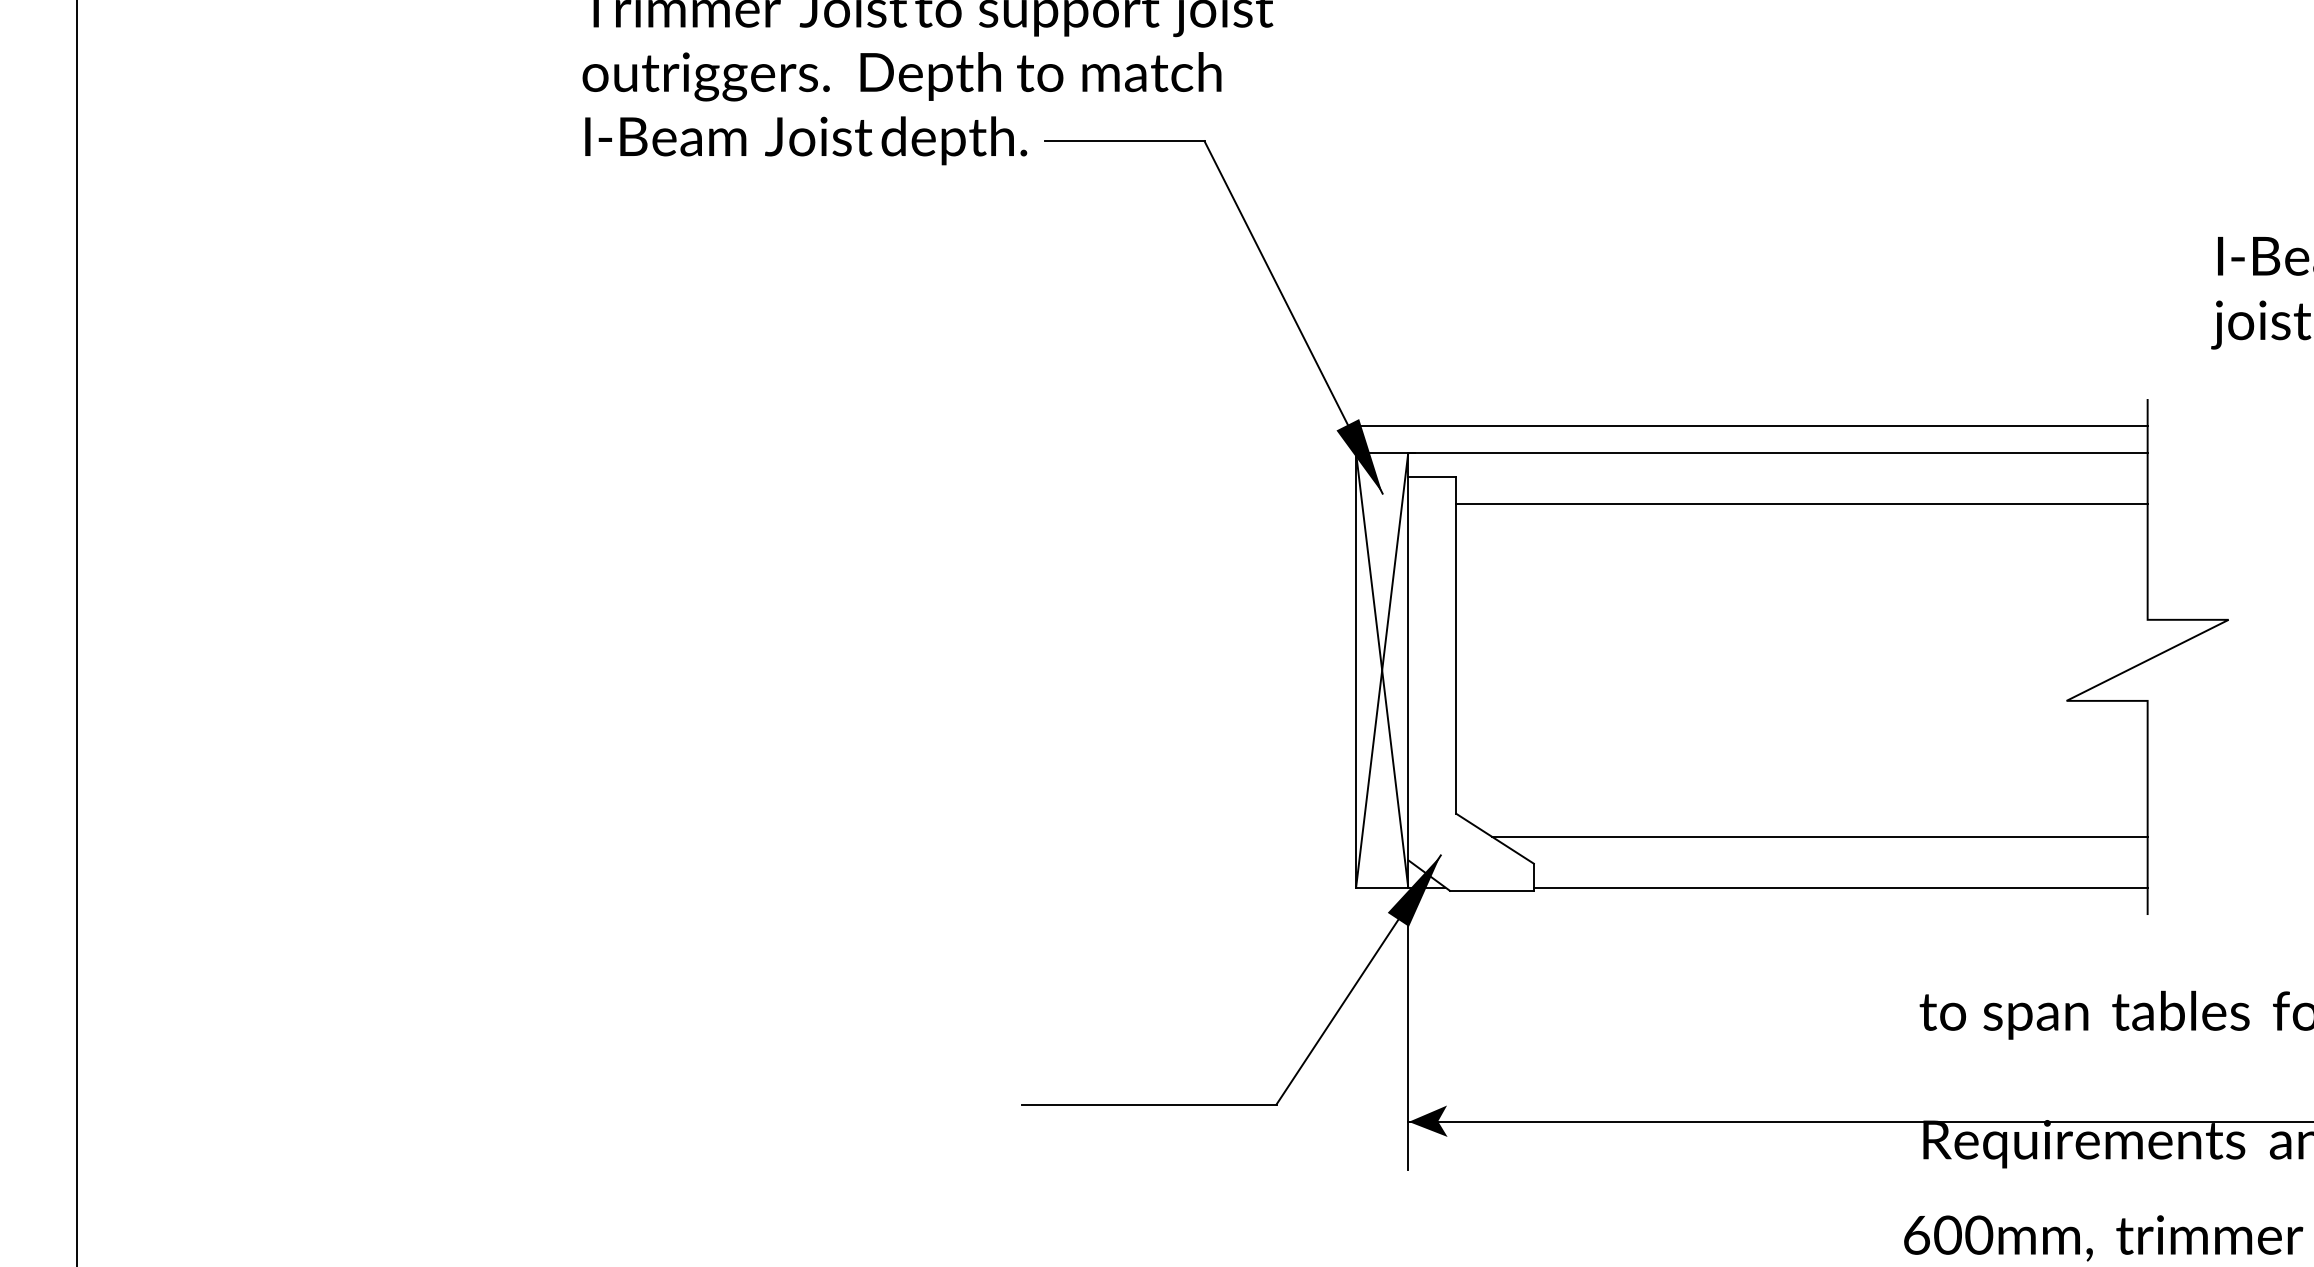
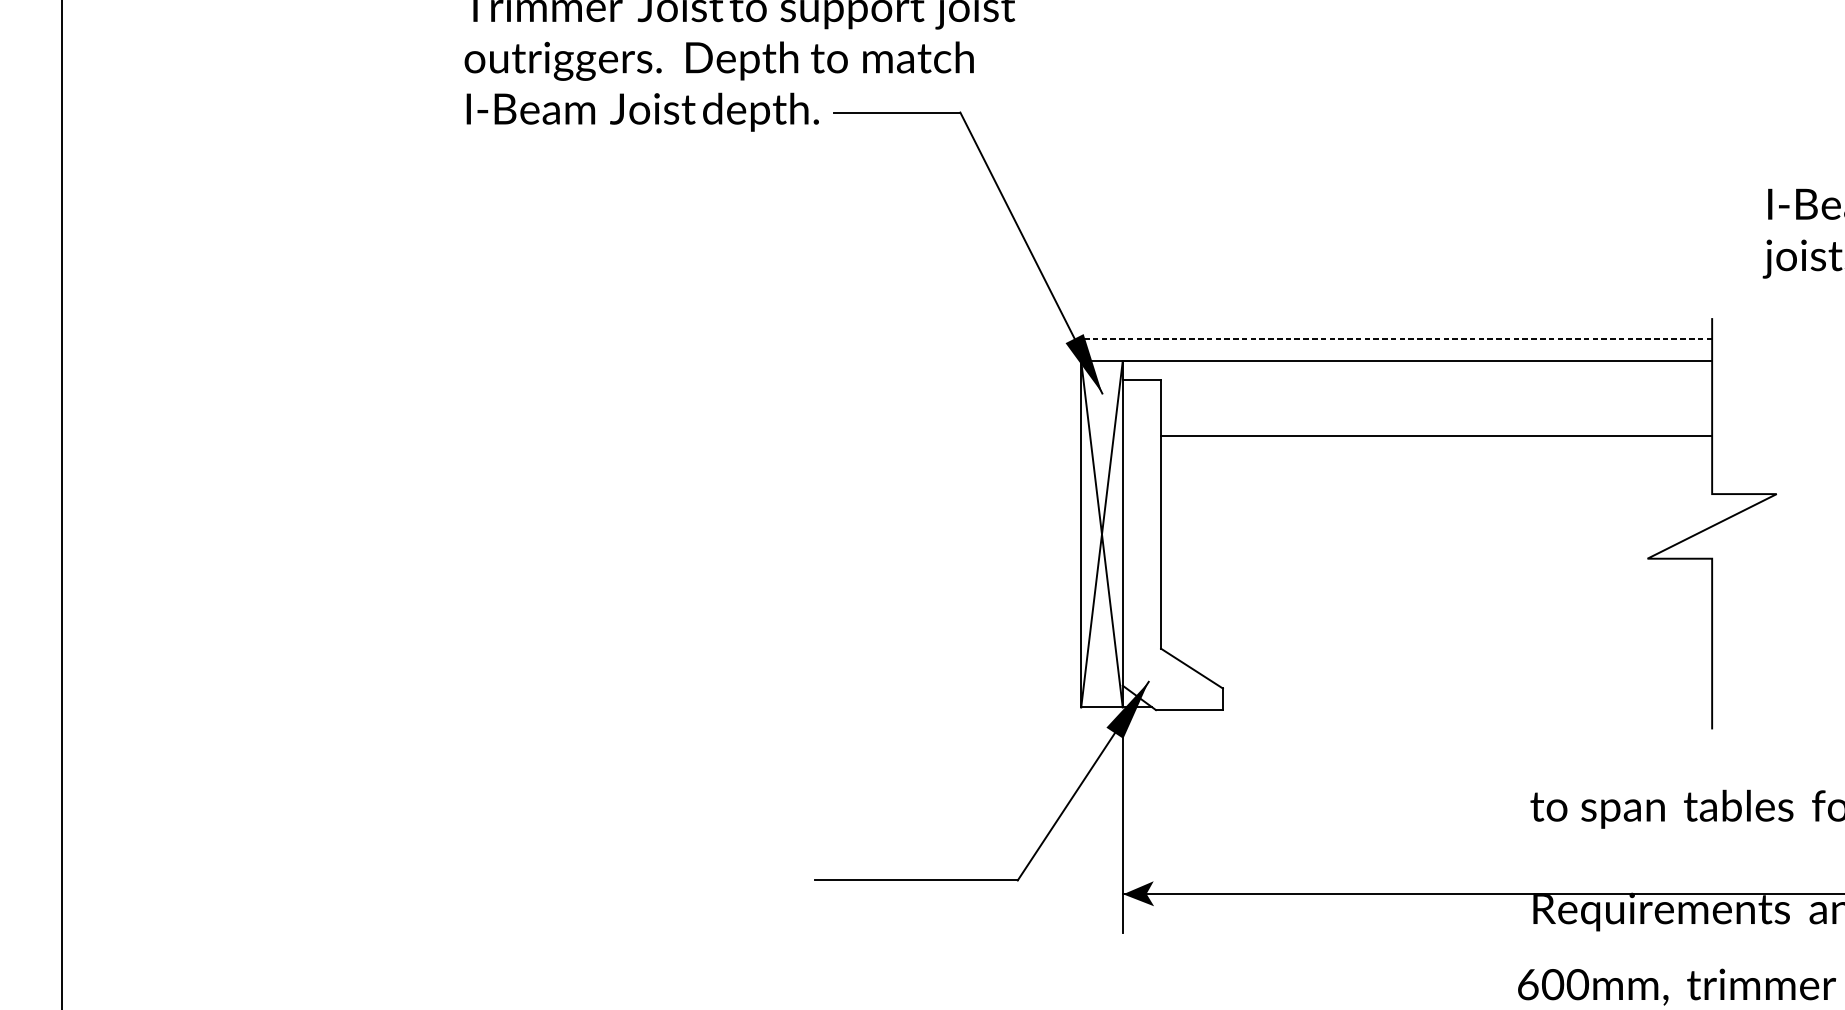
line: (1751, 425) -> (1396, 339), solid -> dashed
line: (1801, 503) -> (1436, 435), moved
line: (1819, 836) -> (1450, 666), removed
line: (1840, 887) -> (1467, 707), removed

